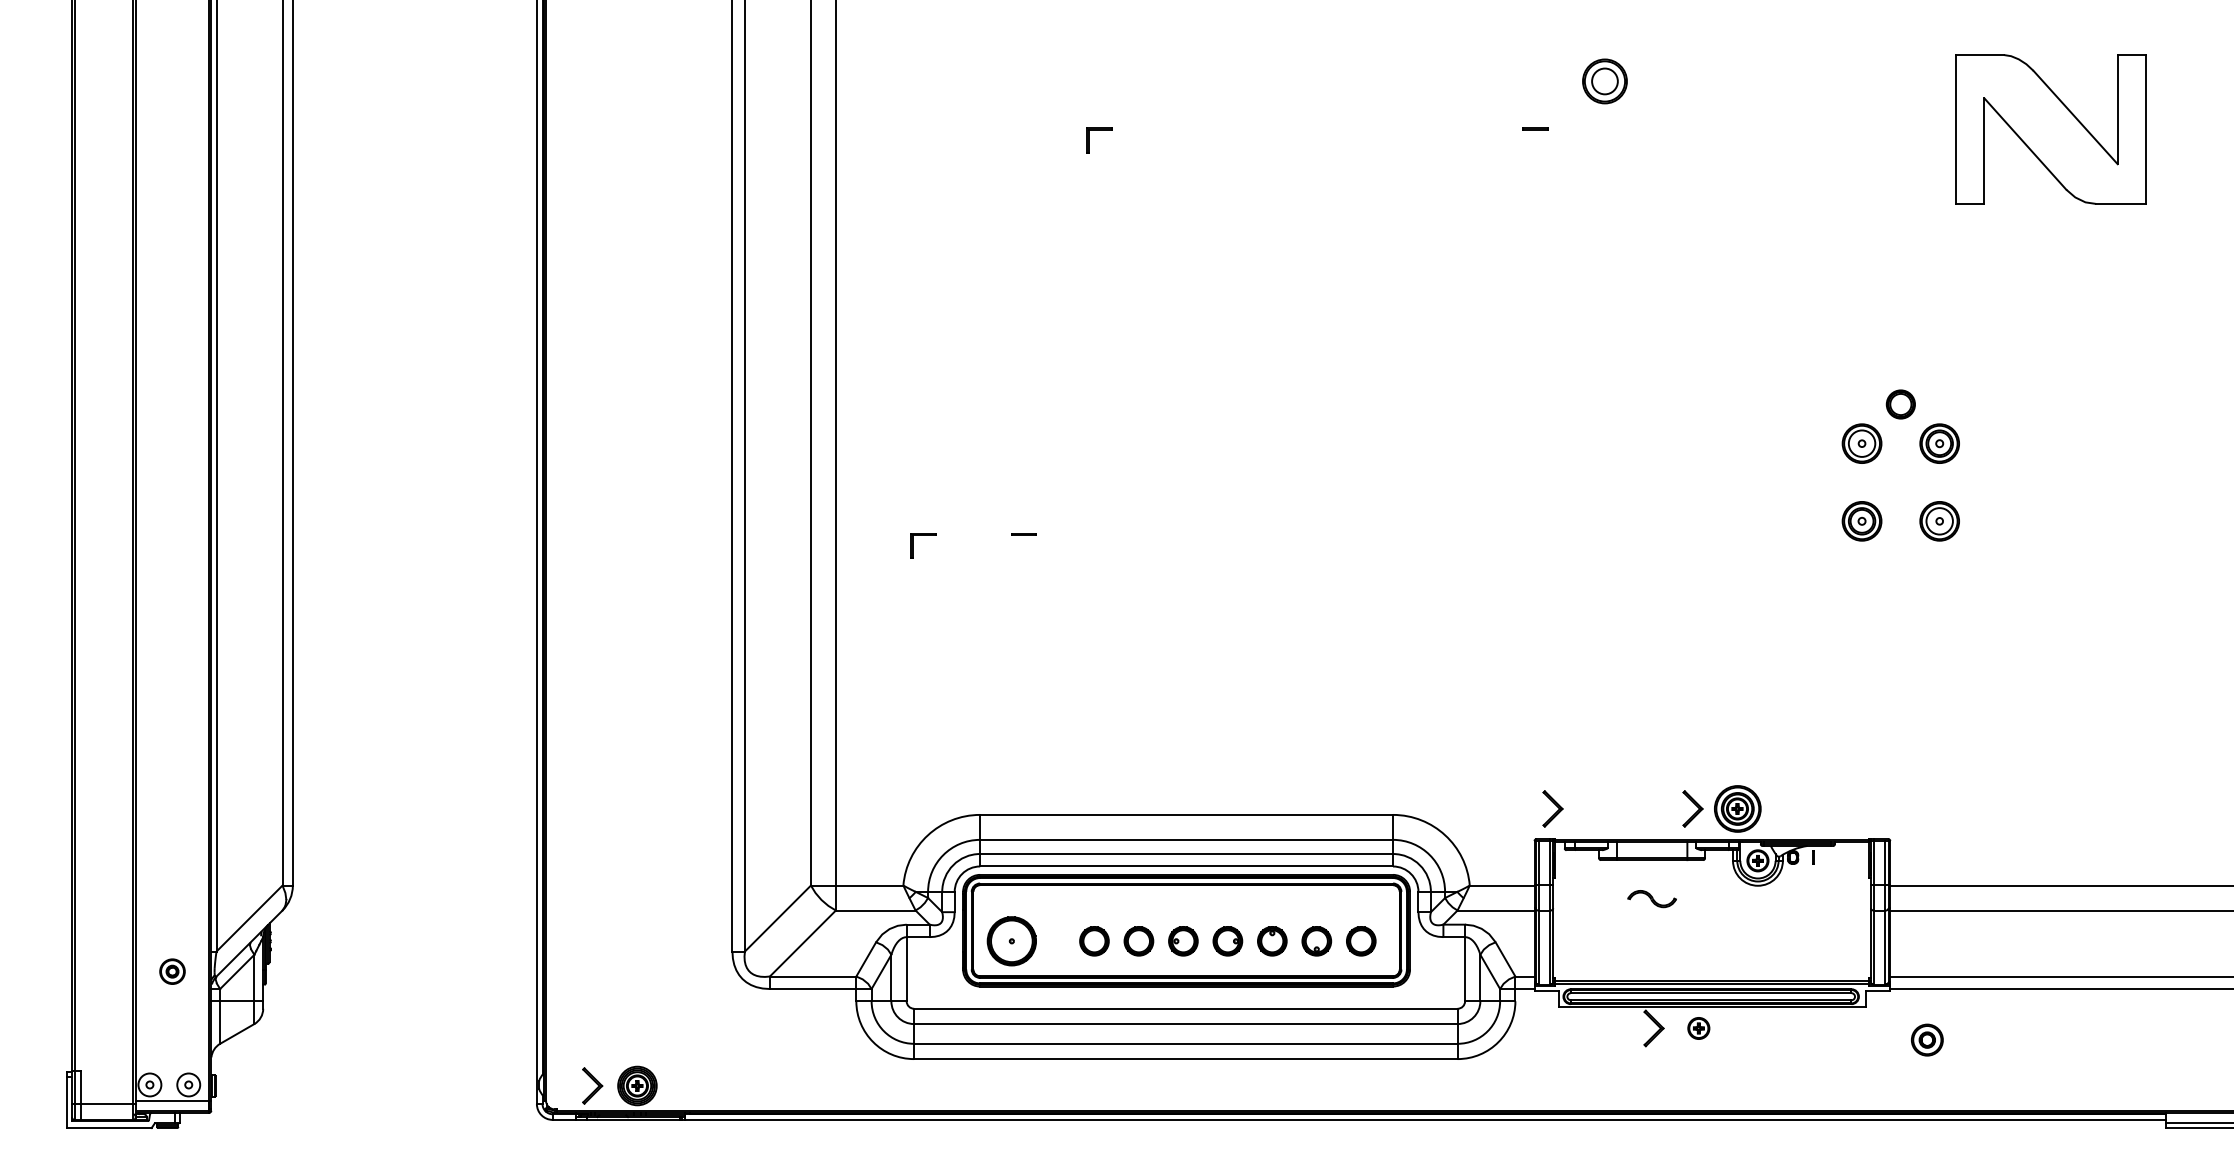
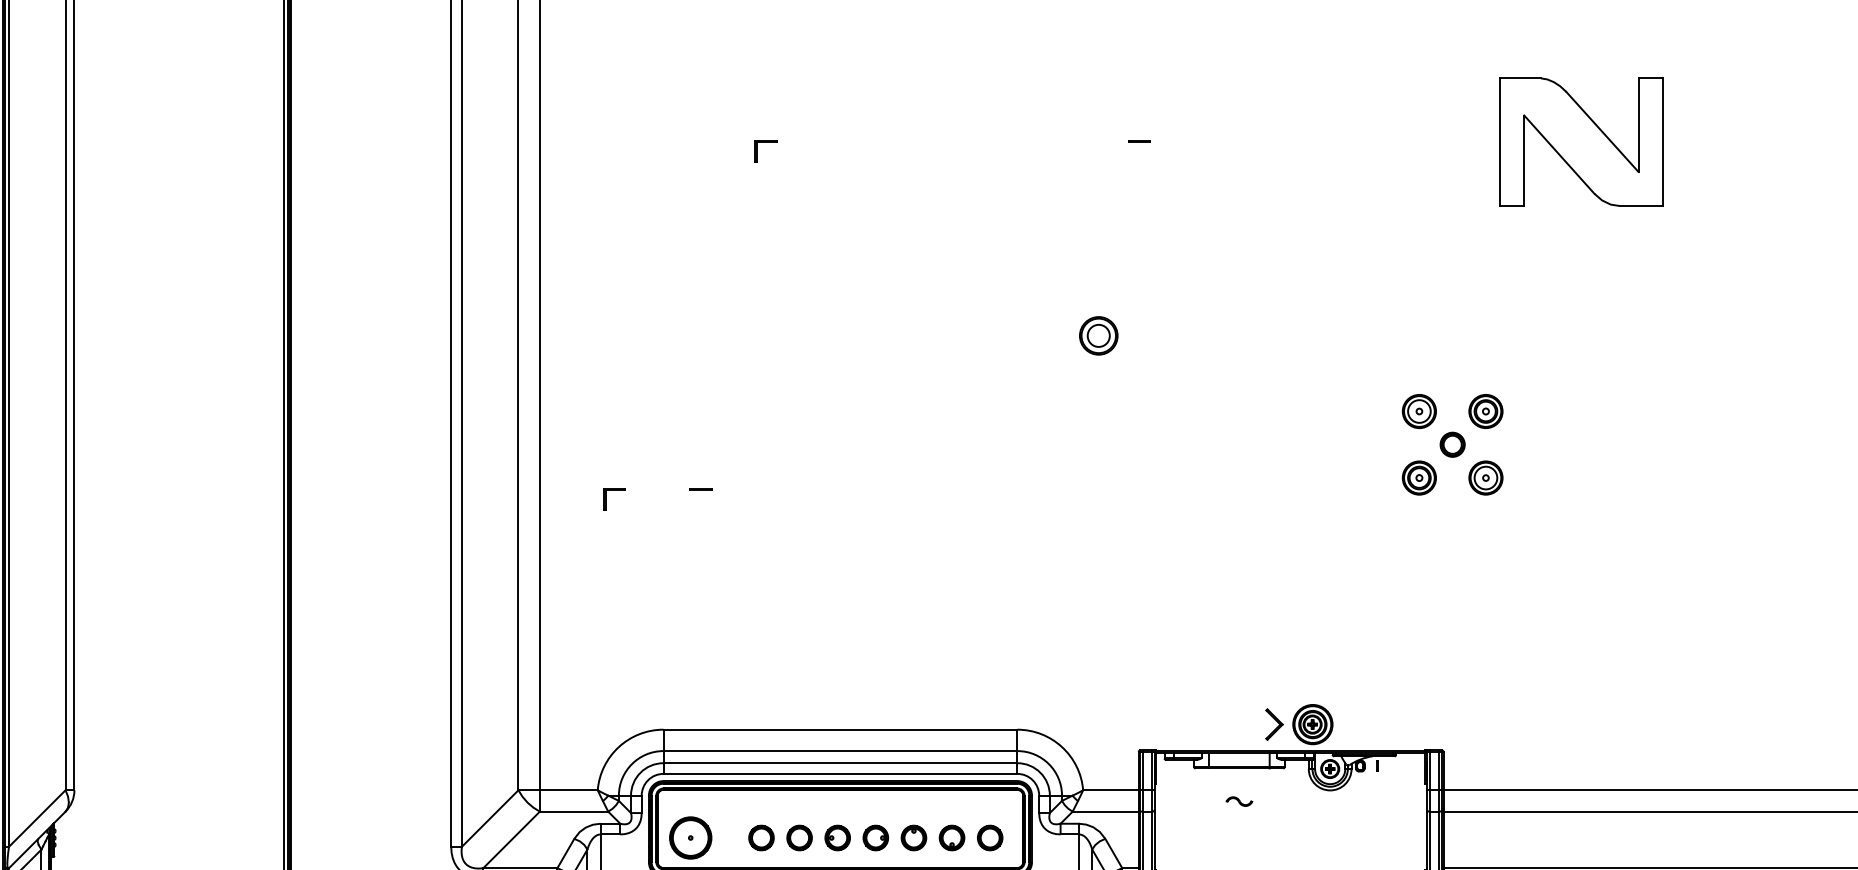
part: (1604, 81) -> (1098, 335), moved
part: (1900, 404) -> (1452, 444), moved
part: (1552, 808) -> (1154, 724), removed
part: (1651, 898) -> (1238, 801), size x0.62

